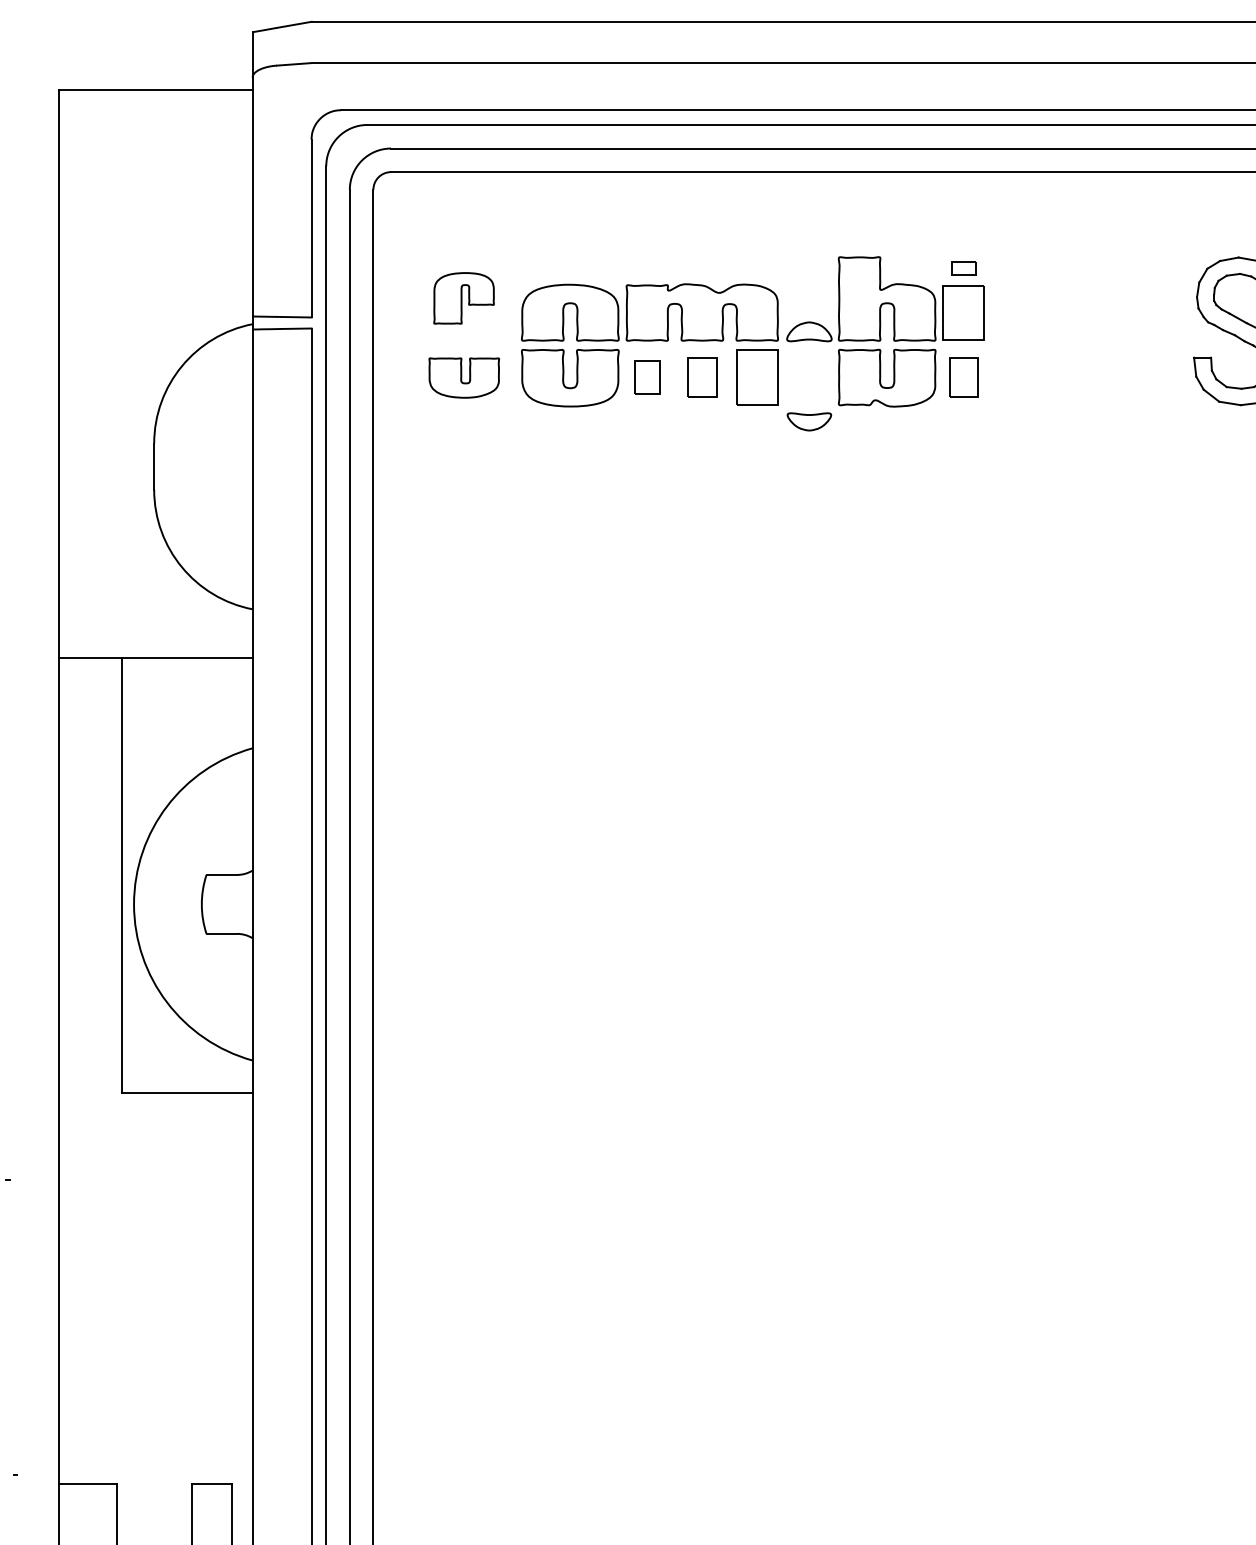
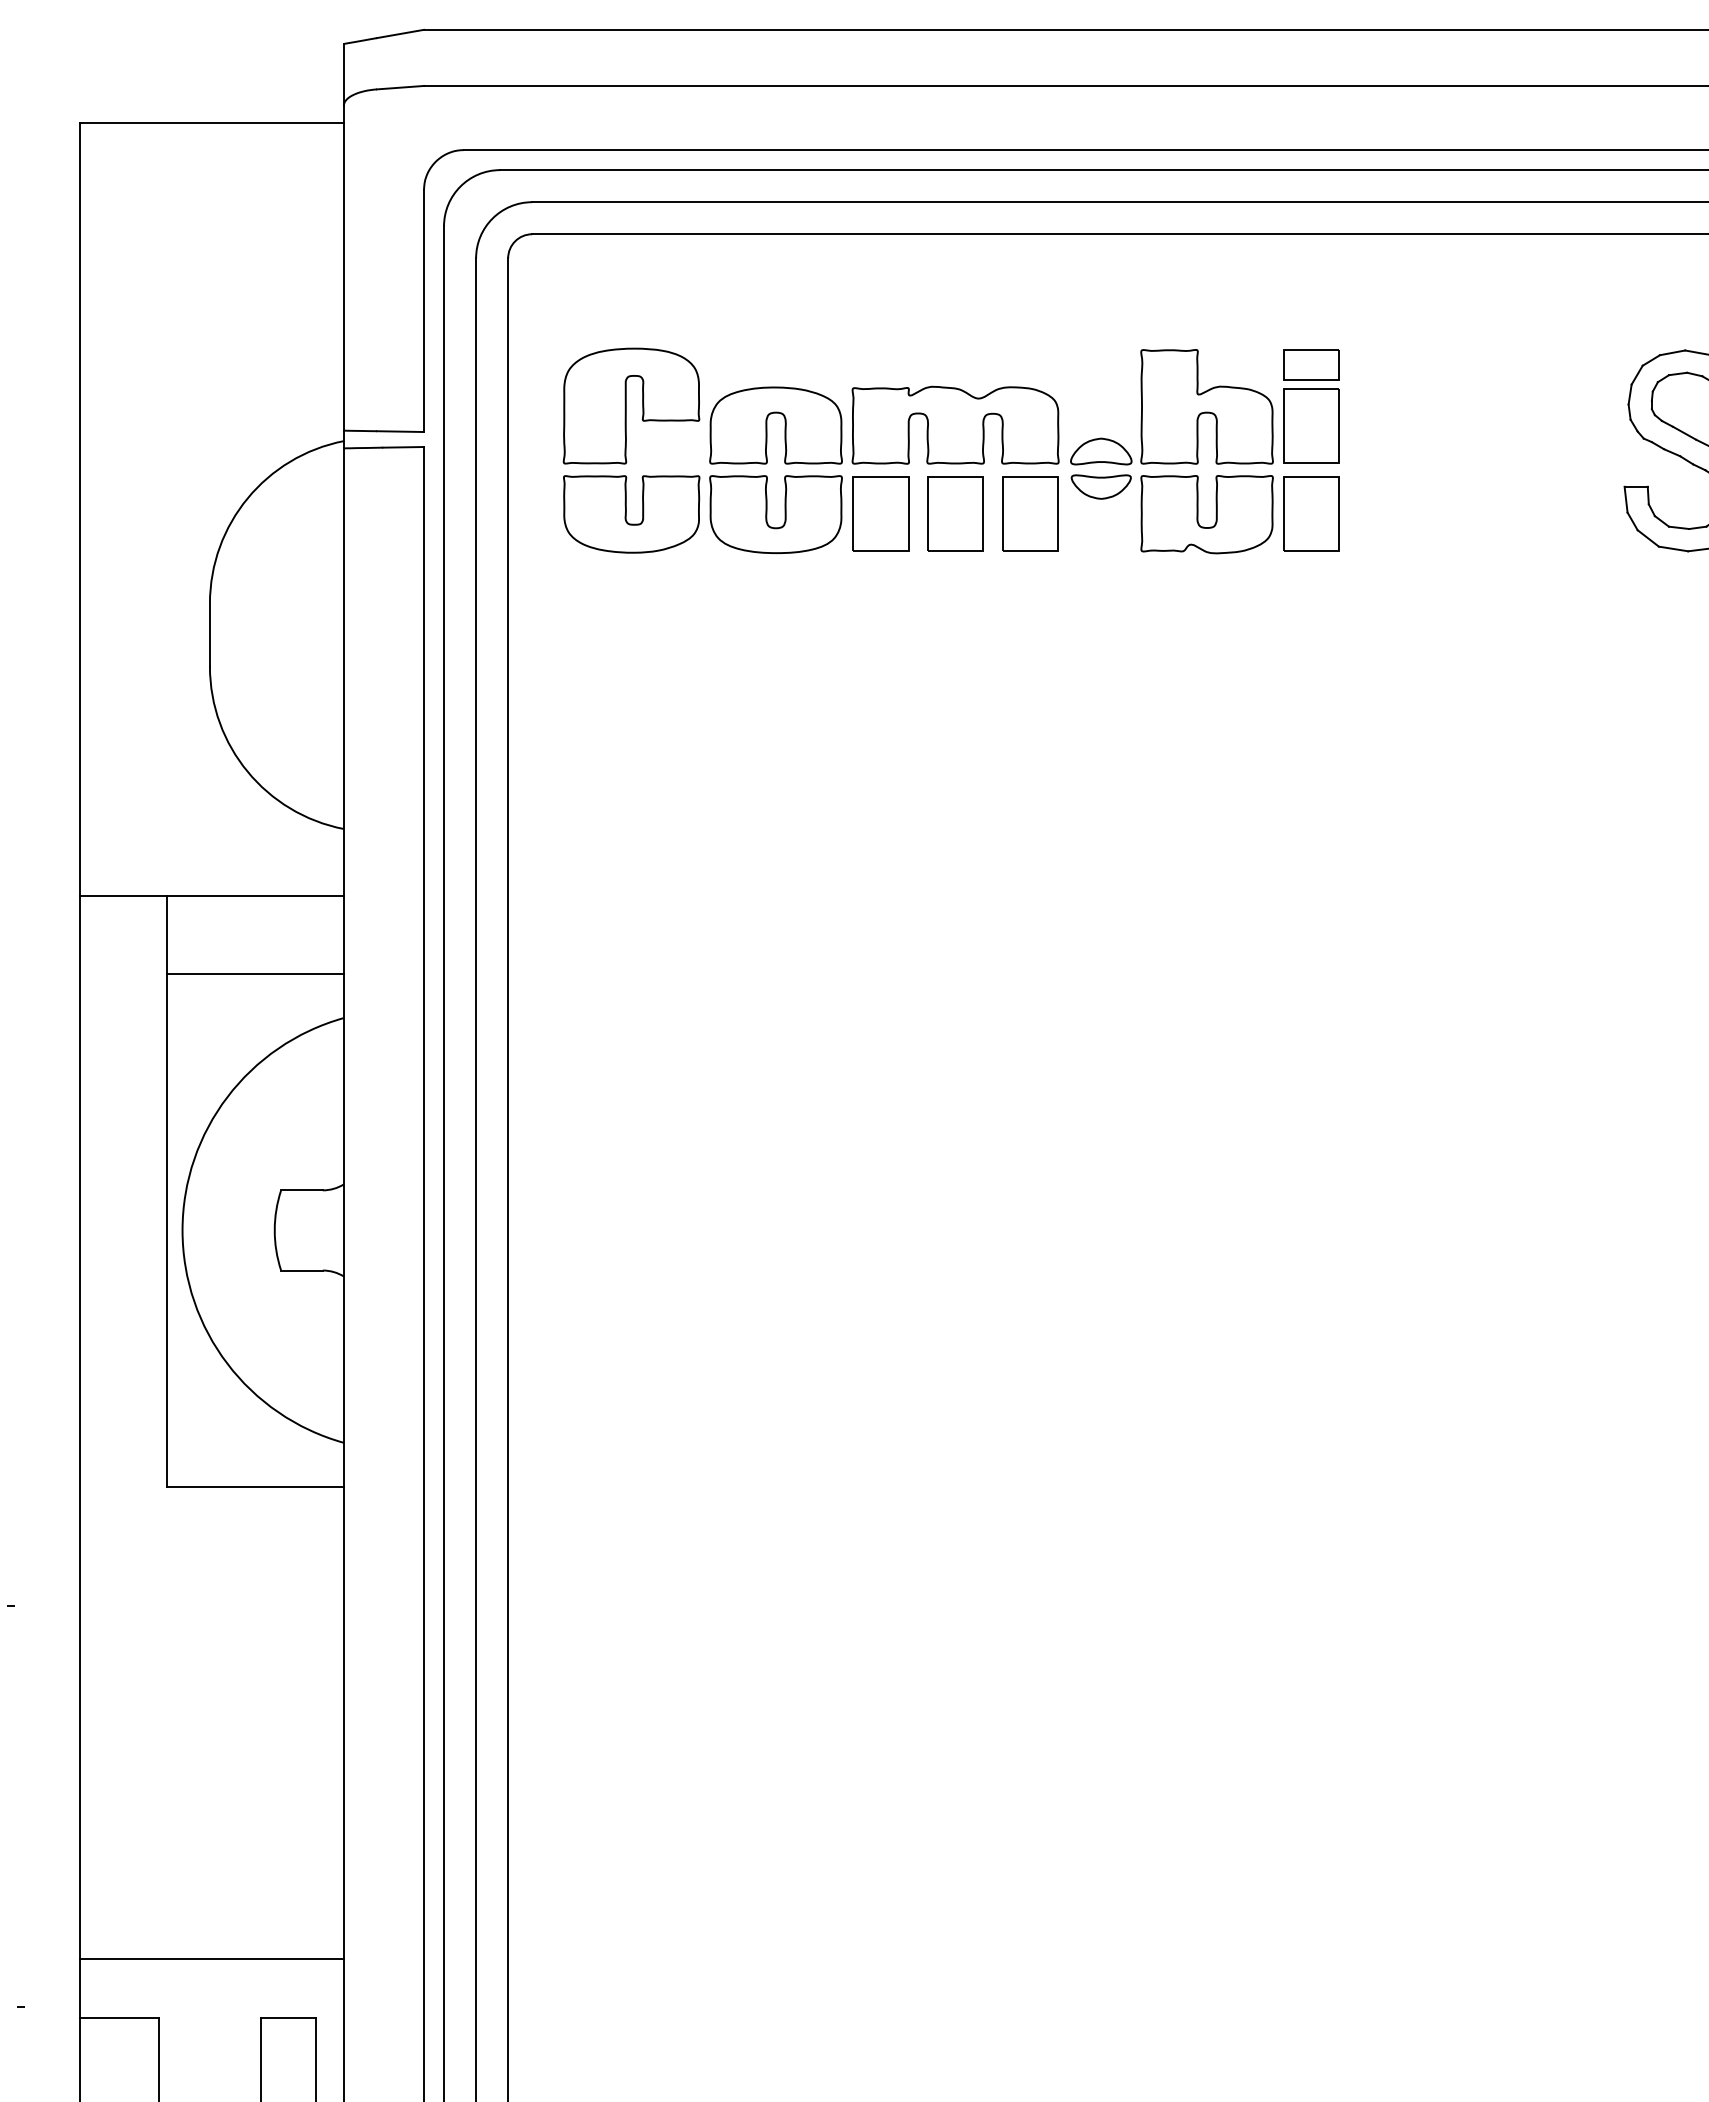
part: (963, 267) -> (1311, 364), size x1.67
part: (464, 297) -> (631, 405), size x1.67
part: (647, 377) -> (880, 513), size x1.67
part: (702, 377) -> (955, 513), size x1.43
part: (963, 377) -> (1311, 513), size x1.43
part: (464, 378) -> (631, 514), size x1.43
part: (808, 421) -> (1100, 486), moved
line: (186, 716) -> (254, 974), added
line: (155, 1440) -> (211, 1959), added

